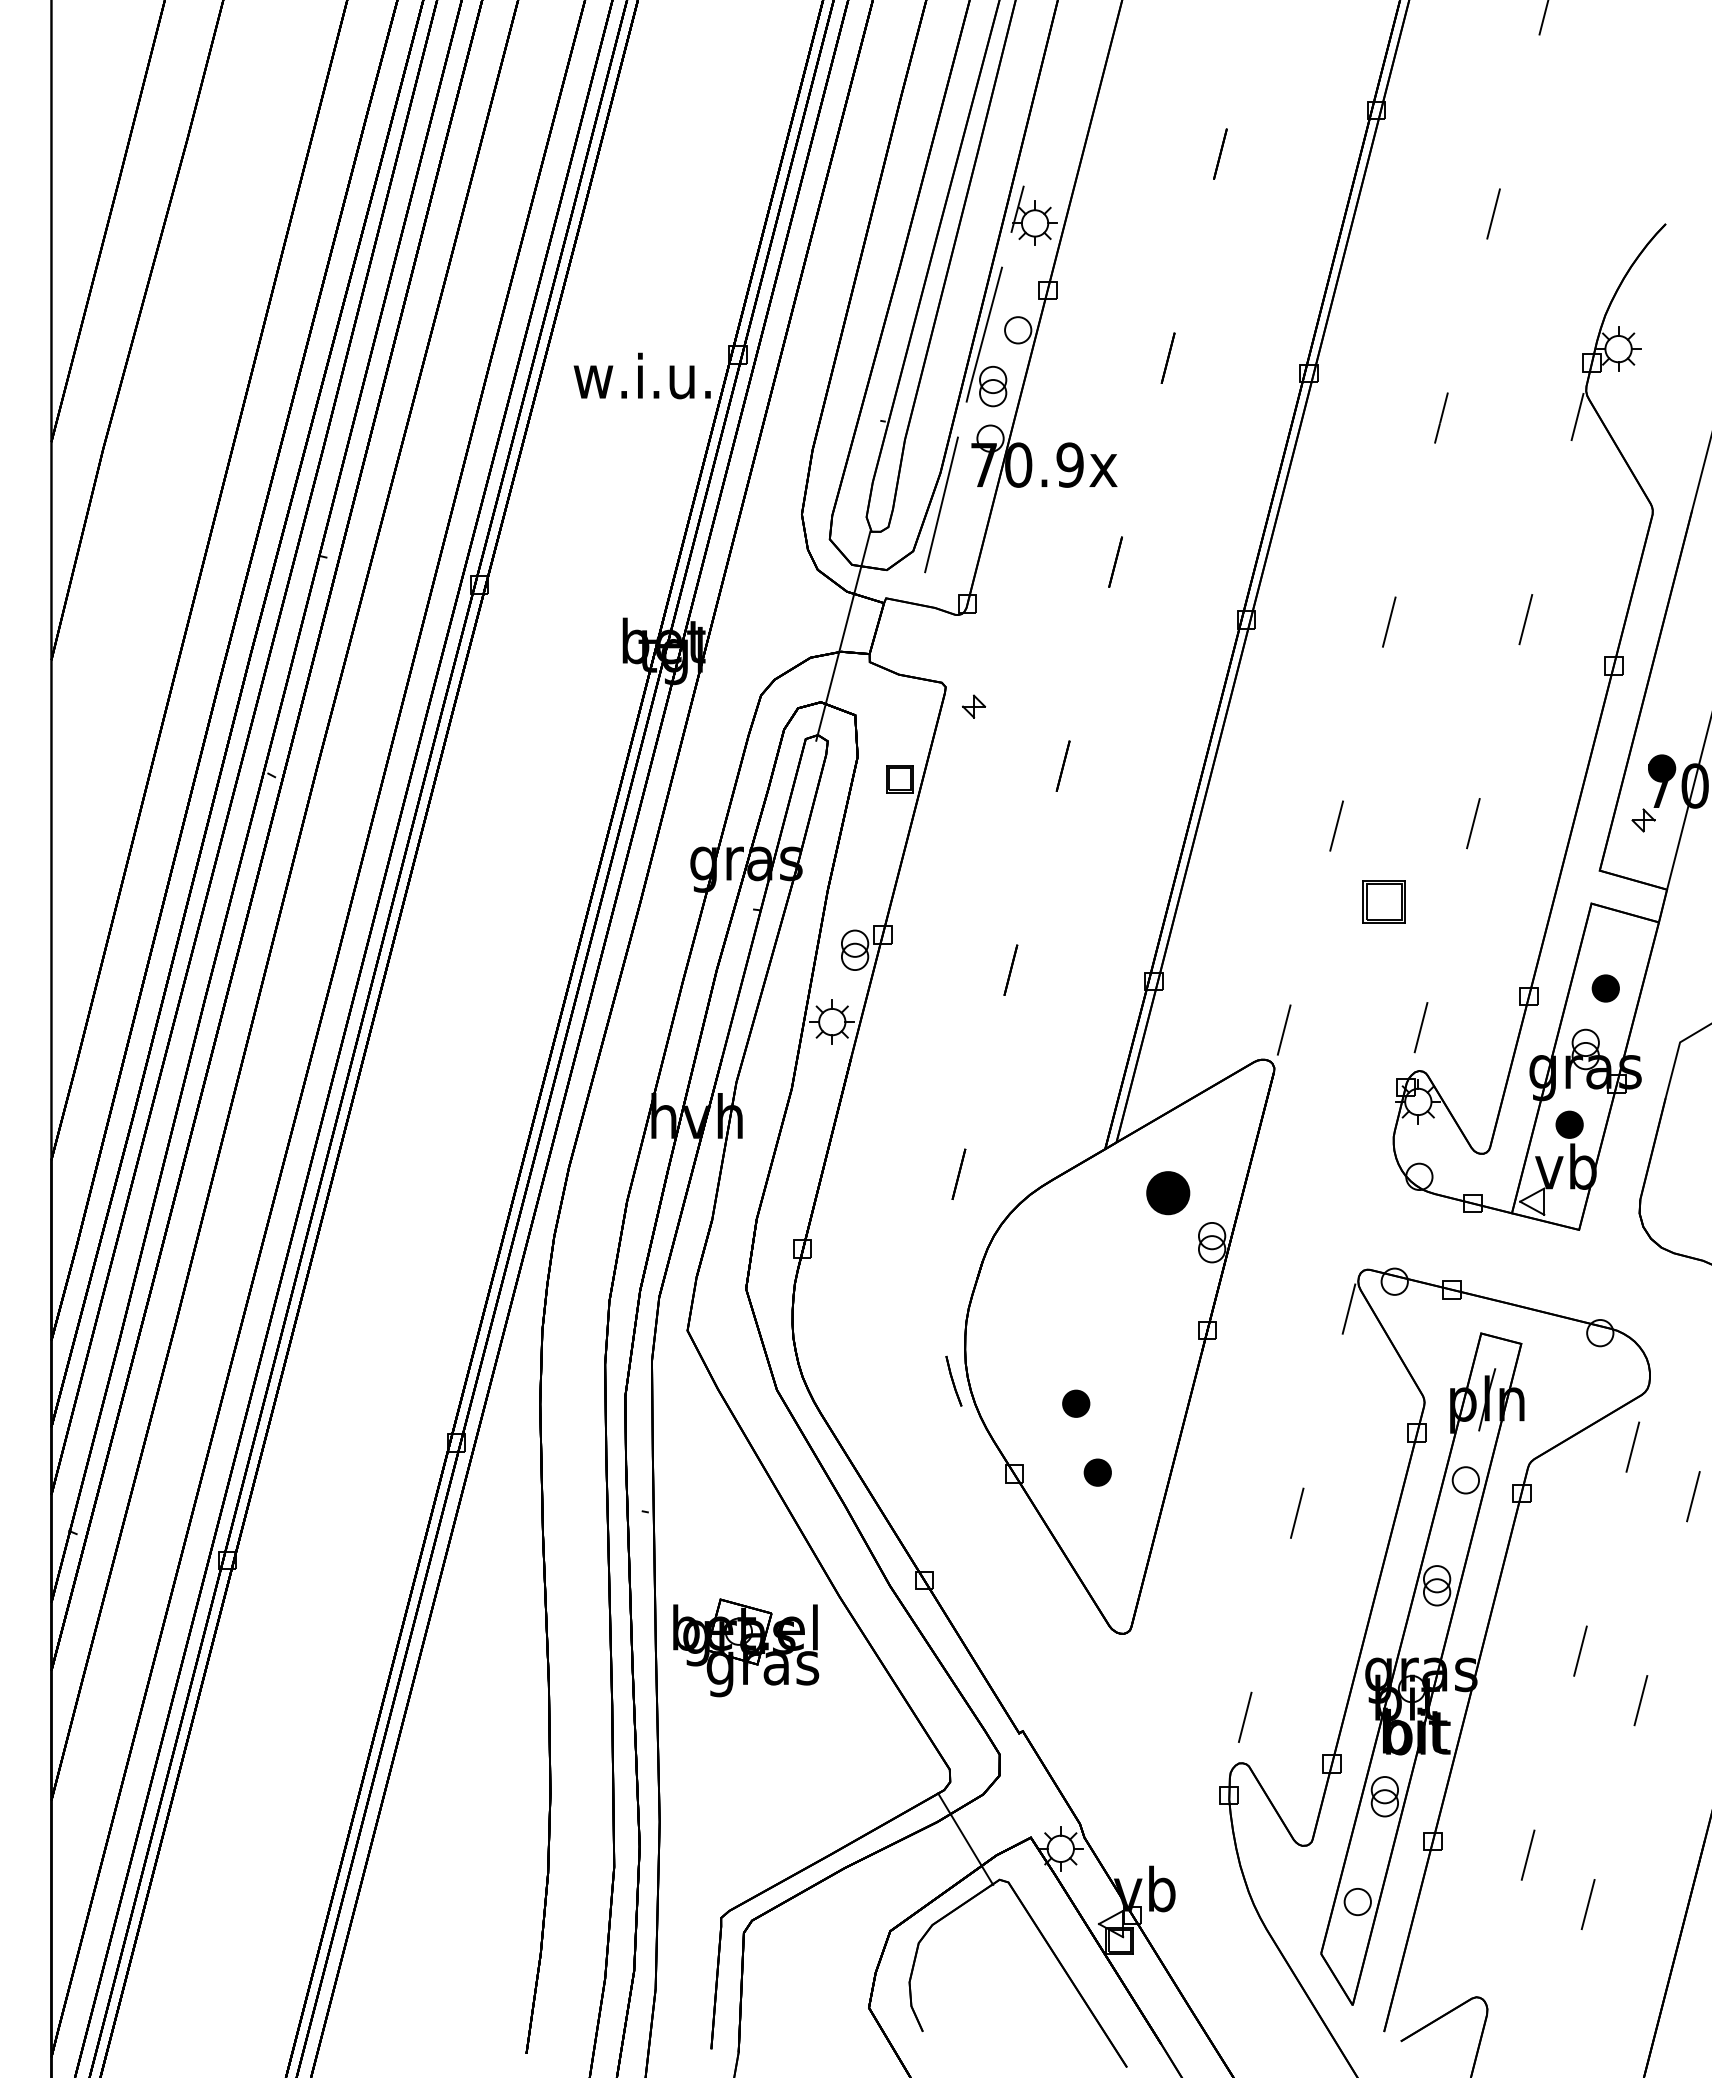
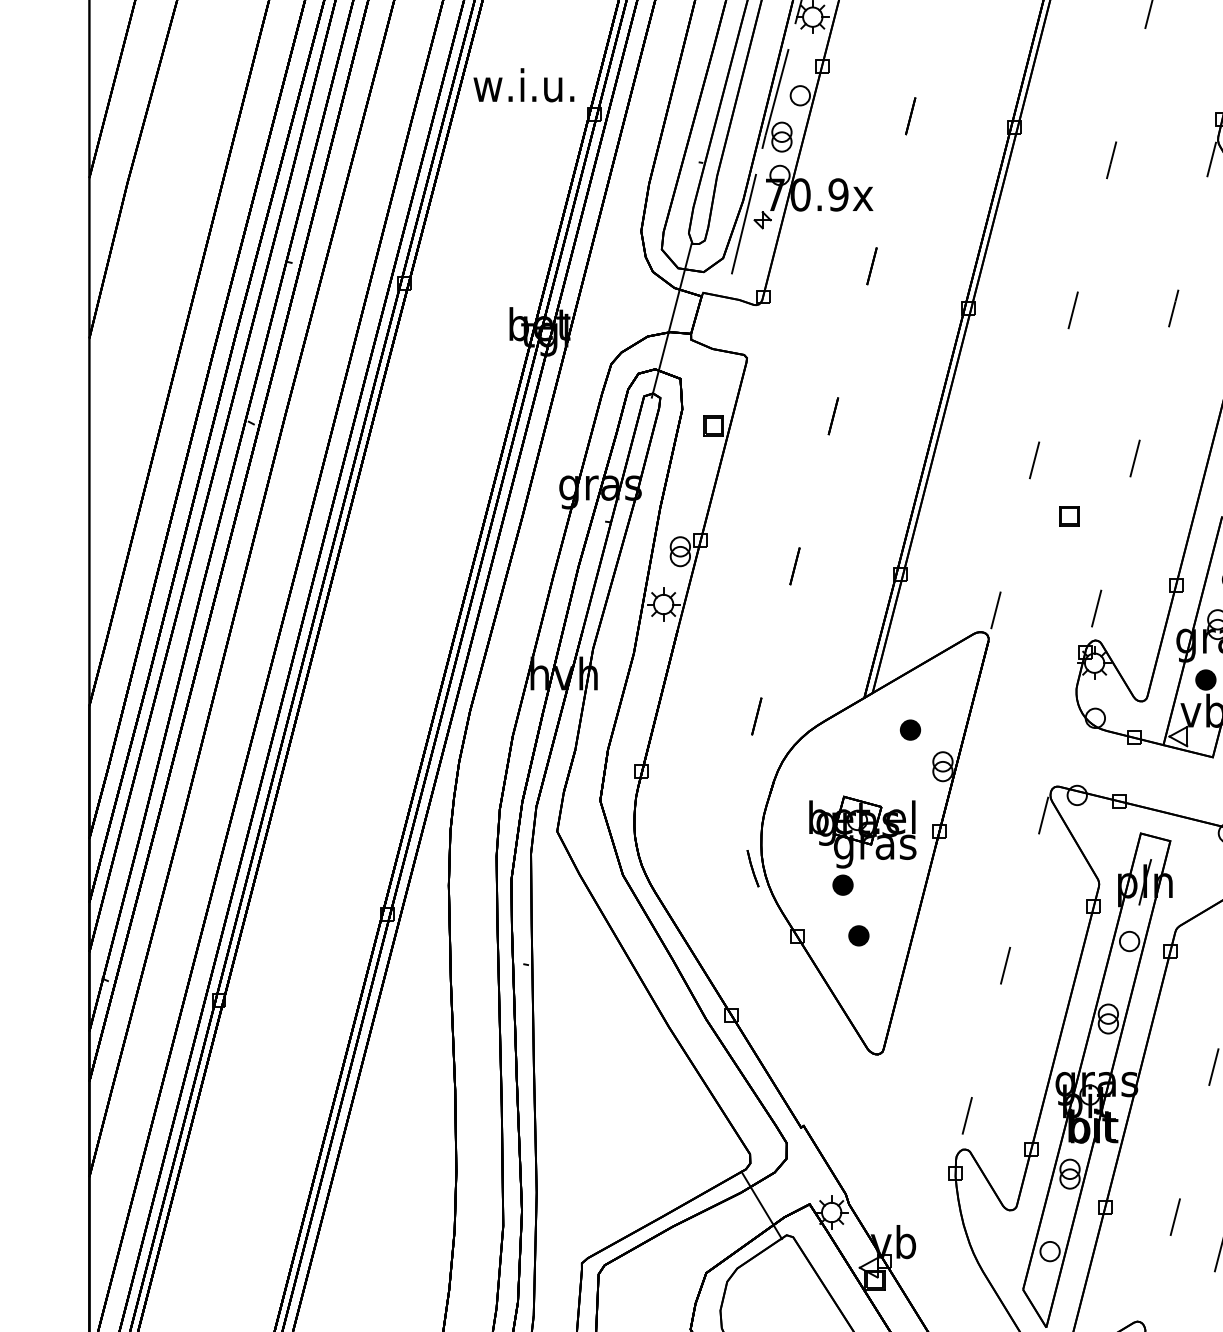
text: (641, 375) -> (523, 84), moved
part: (974, 706) -> (763, 220), moved
part: (1383, 901) -> (1068, 515), size x0.62
part: (1167, 1192) -> (910, 729), size x0.62
part: (746, 1647) -> (863, 832), moved

